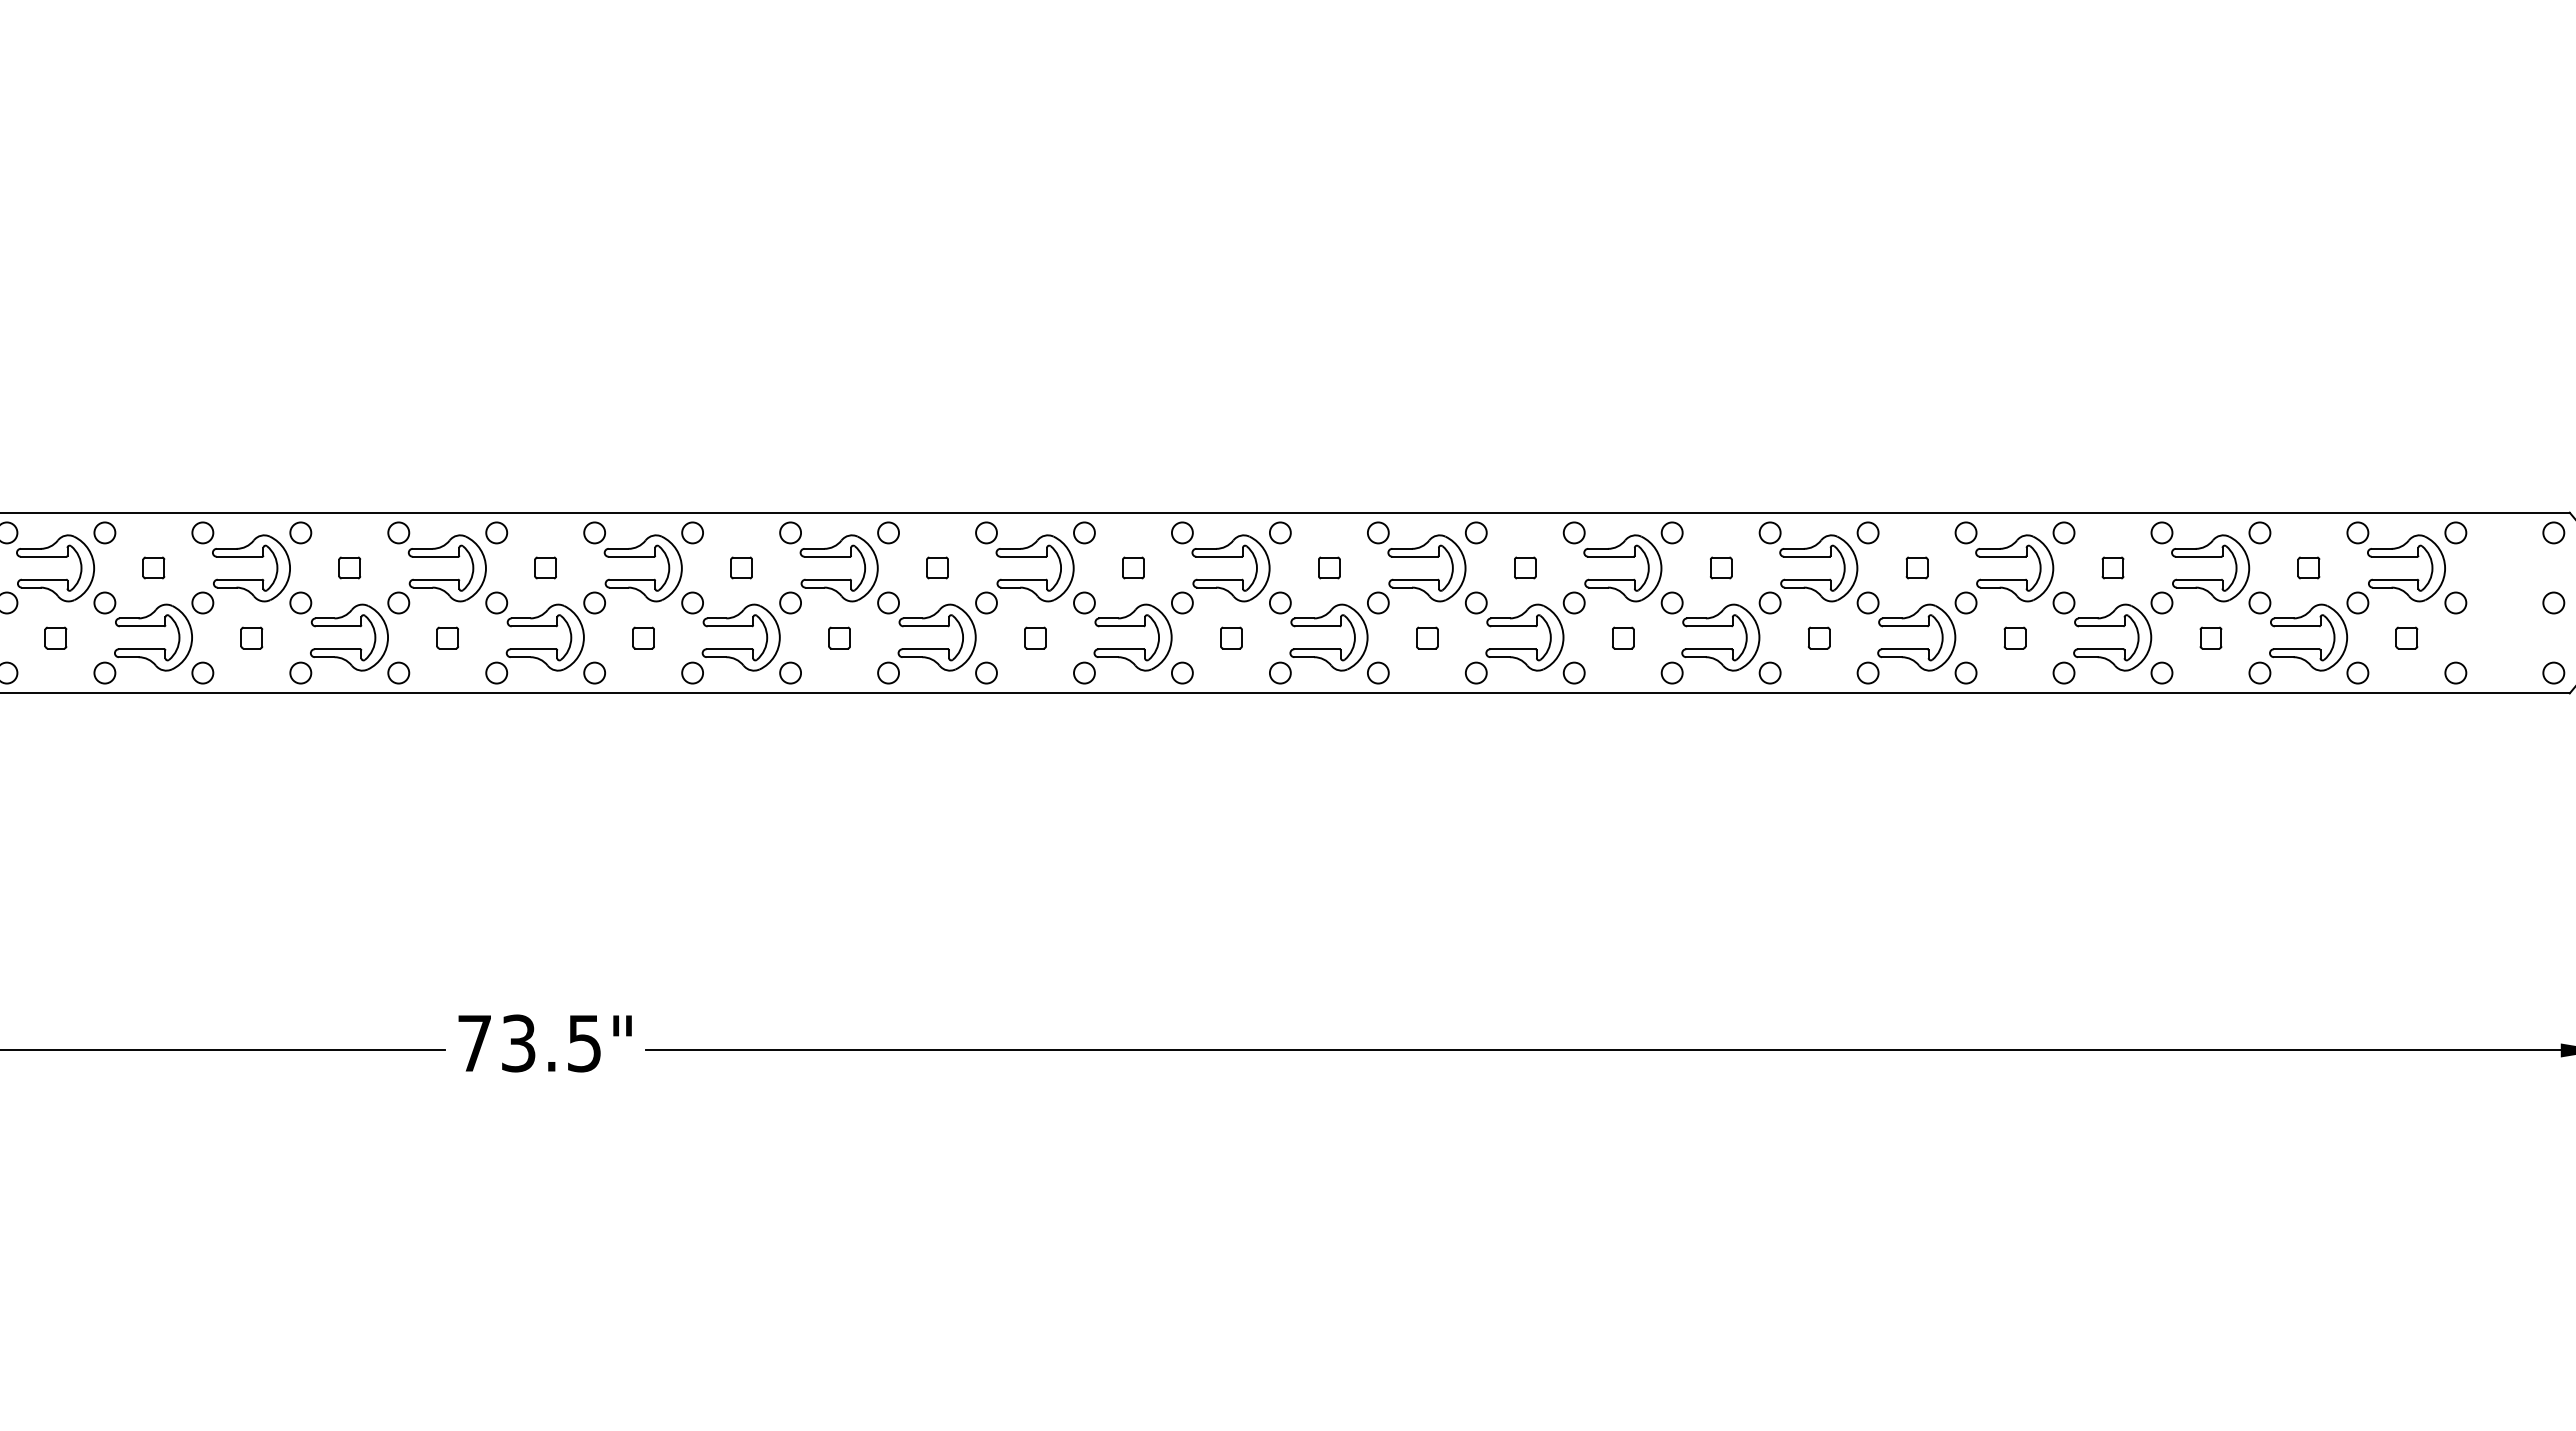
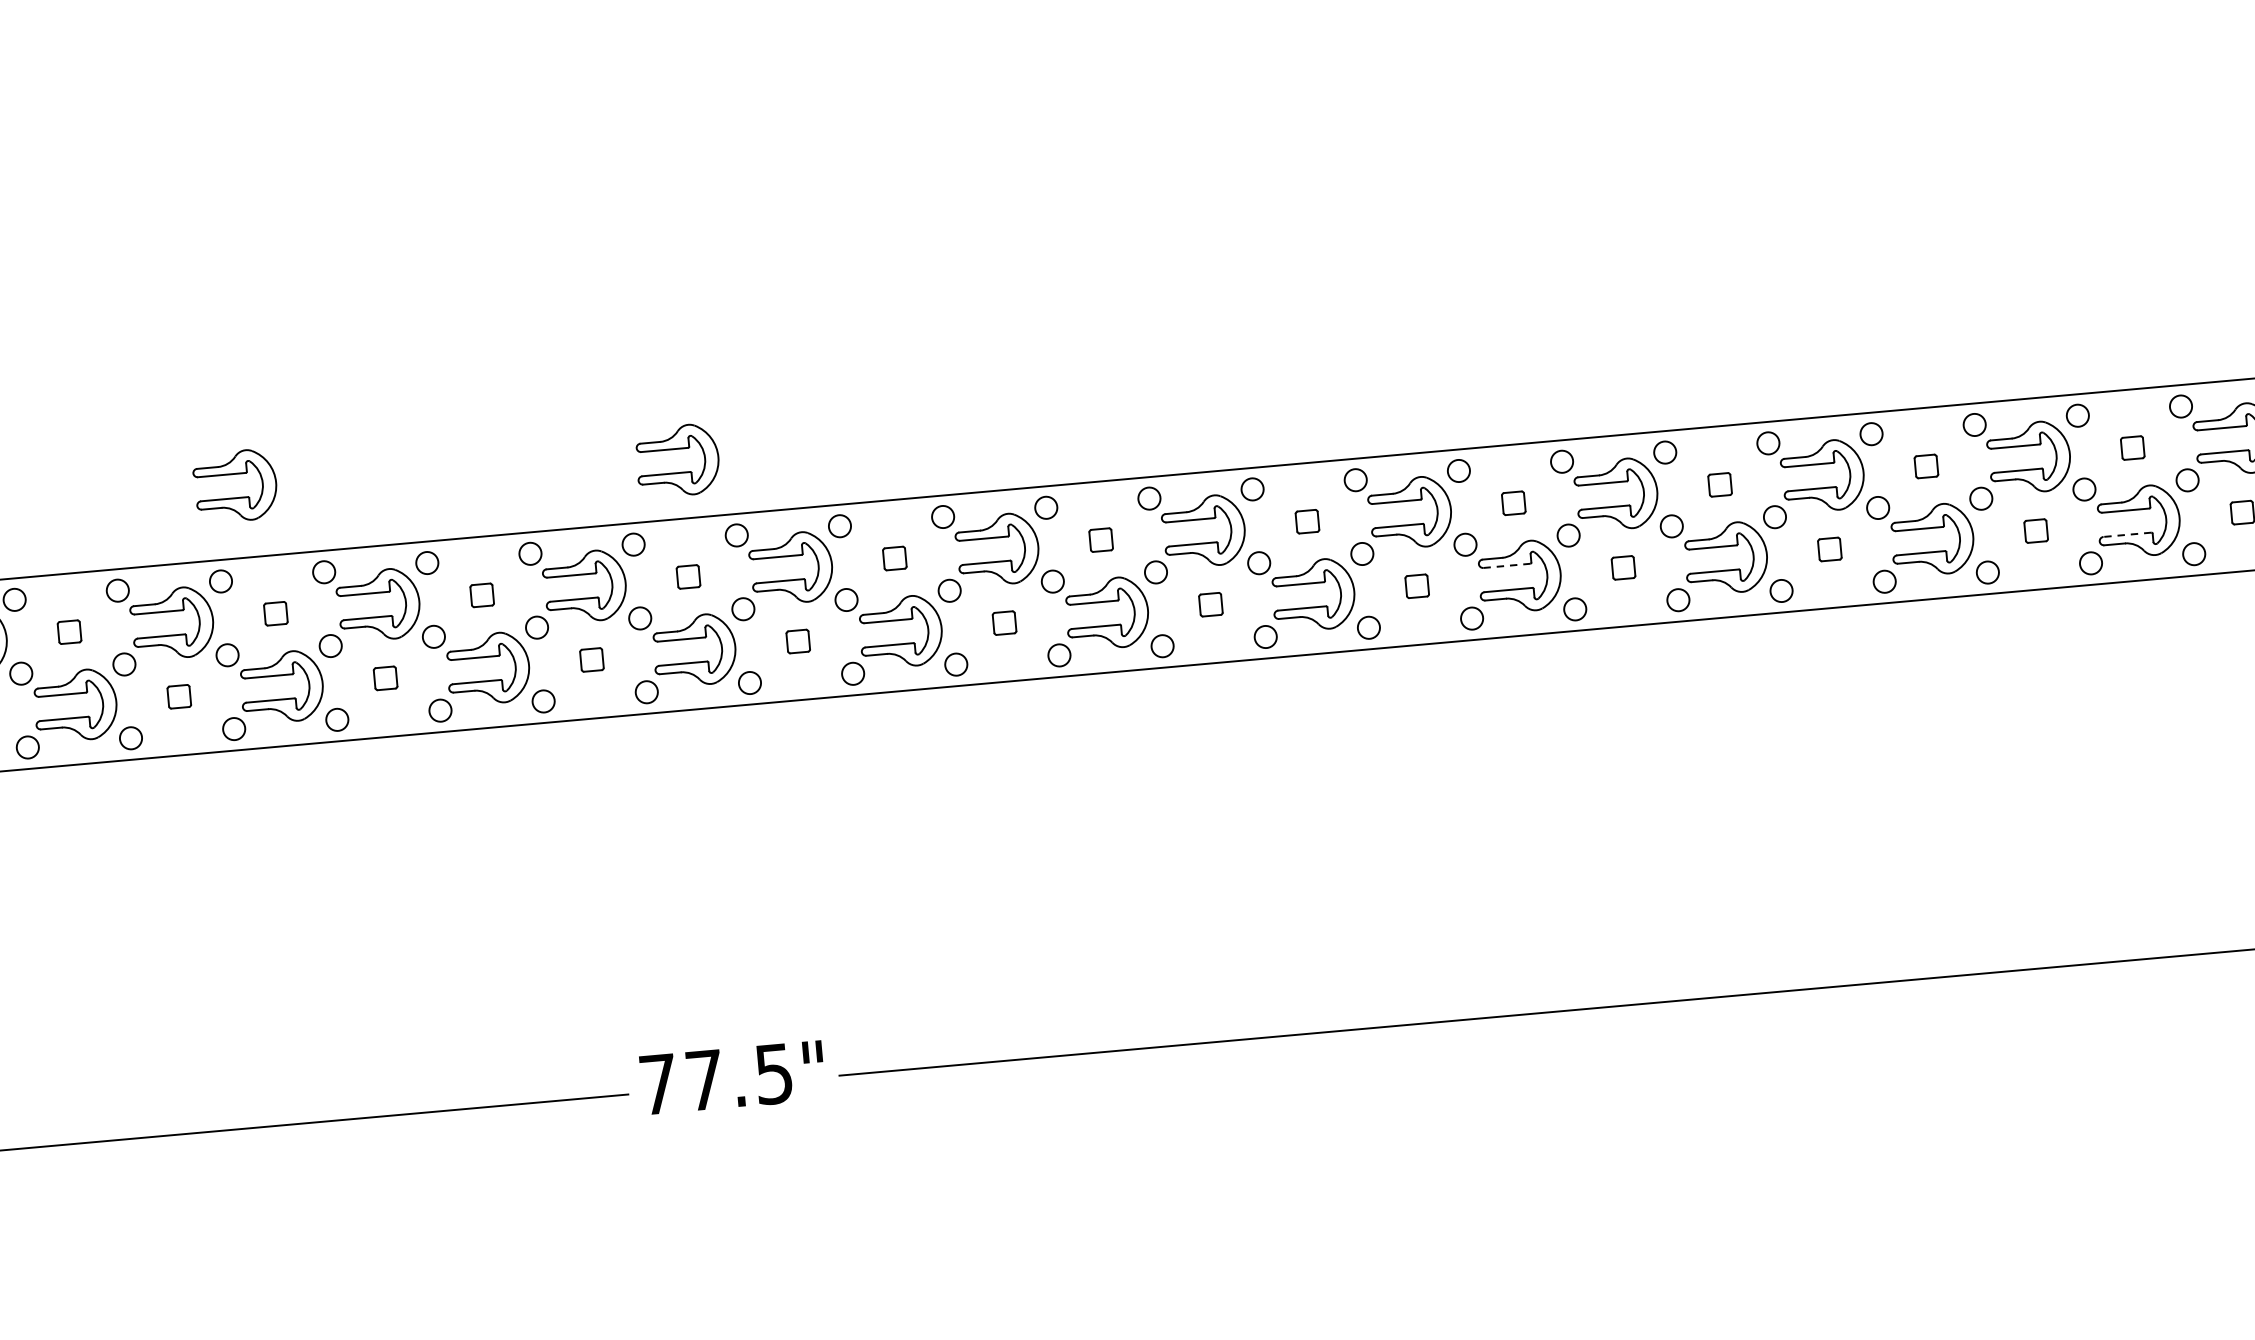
part: (126, 433) -> (234, 474), added
part: (544, 446) -> (675, 449), added
line: (1318, 626) -> (1507, 565), solid -> dashed
line: (1904, 649) -> (2127, 535), solid -> dashed
text: (518, 1043) -> (704, 1080), 73.5" -> 77.5"

